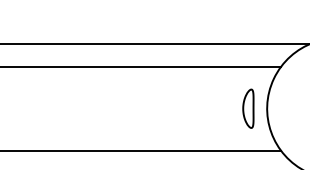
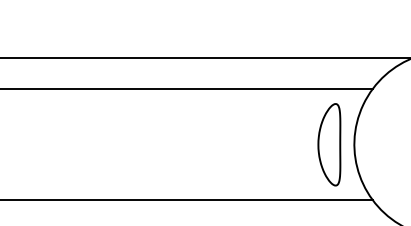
part: (248, 108) -> (329, 144), size x1.6

